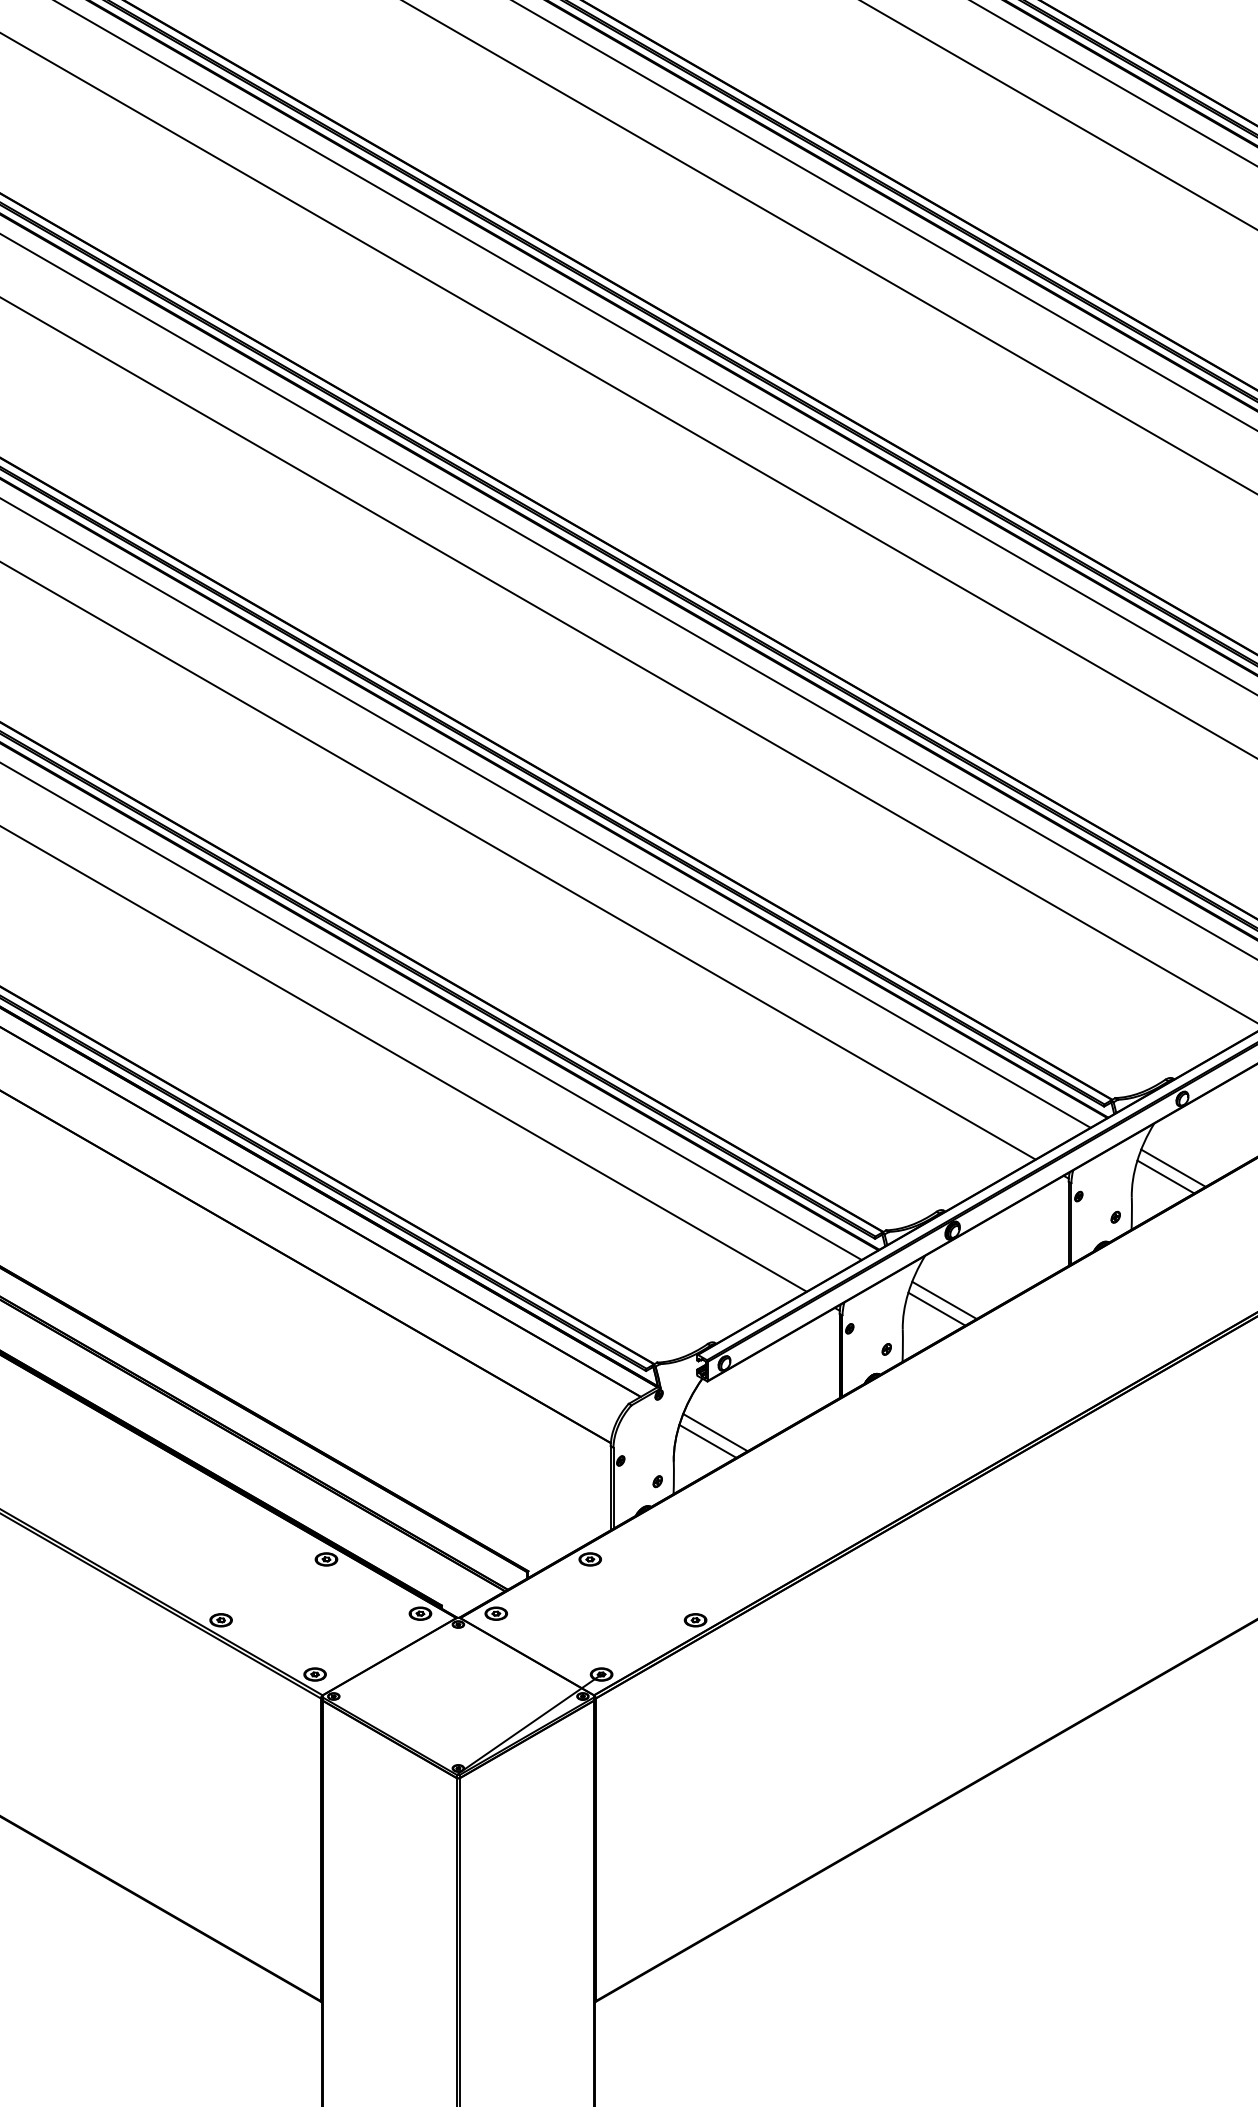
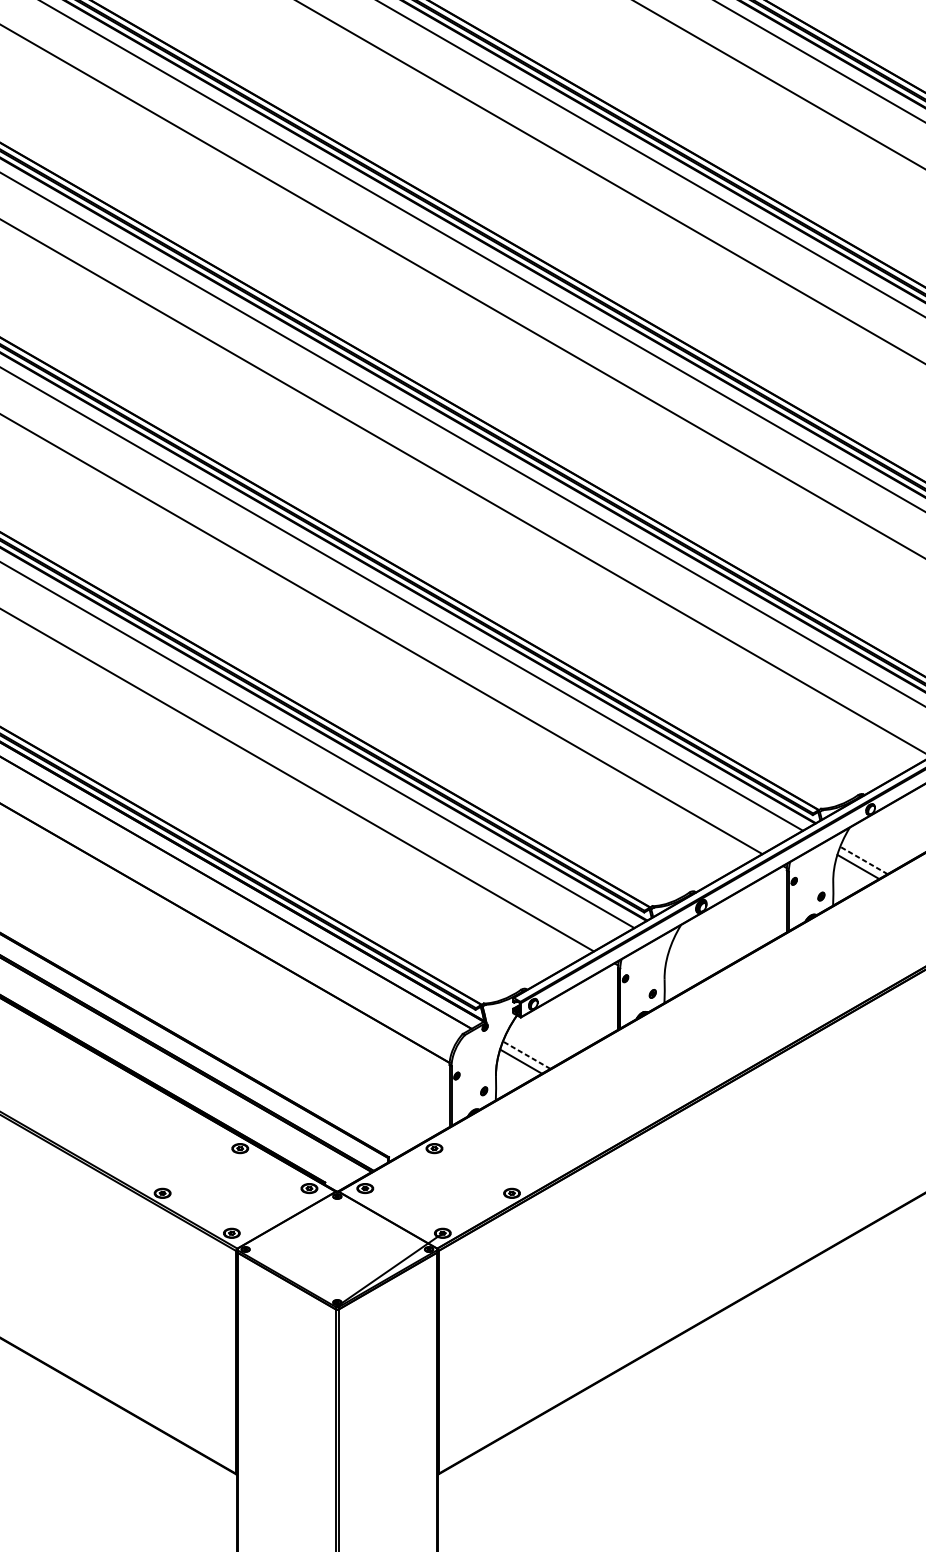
line: (1173, 1167) -> (863, 859), solid -> dashed
line: (944, 1300) -> (695, 957), removed
line: (936, 1308) -> (689, 963), removed
line: (715, 1432) -> (526, 1055), solid -> dashed

